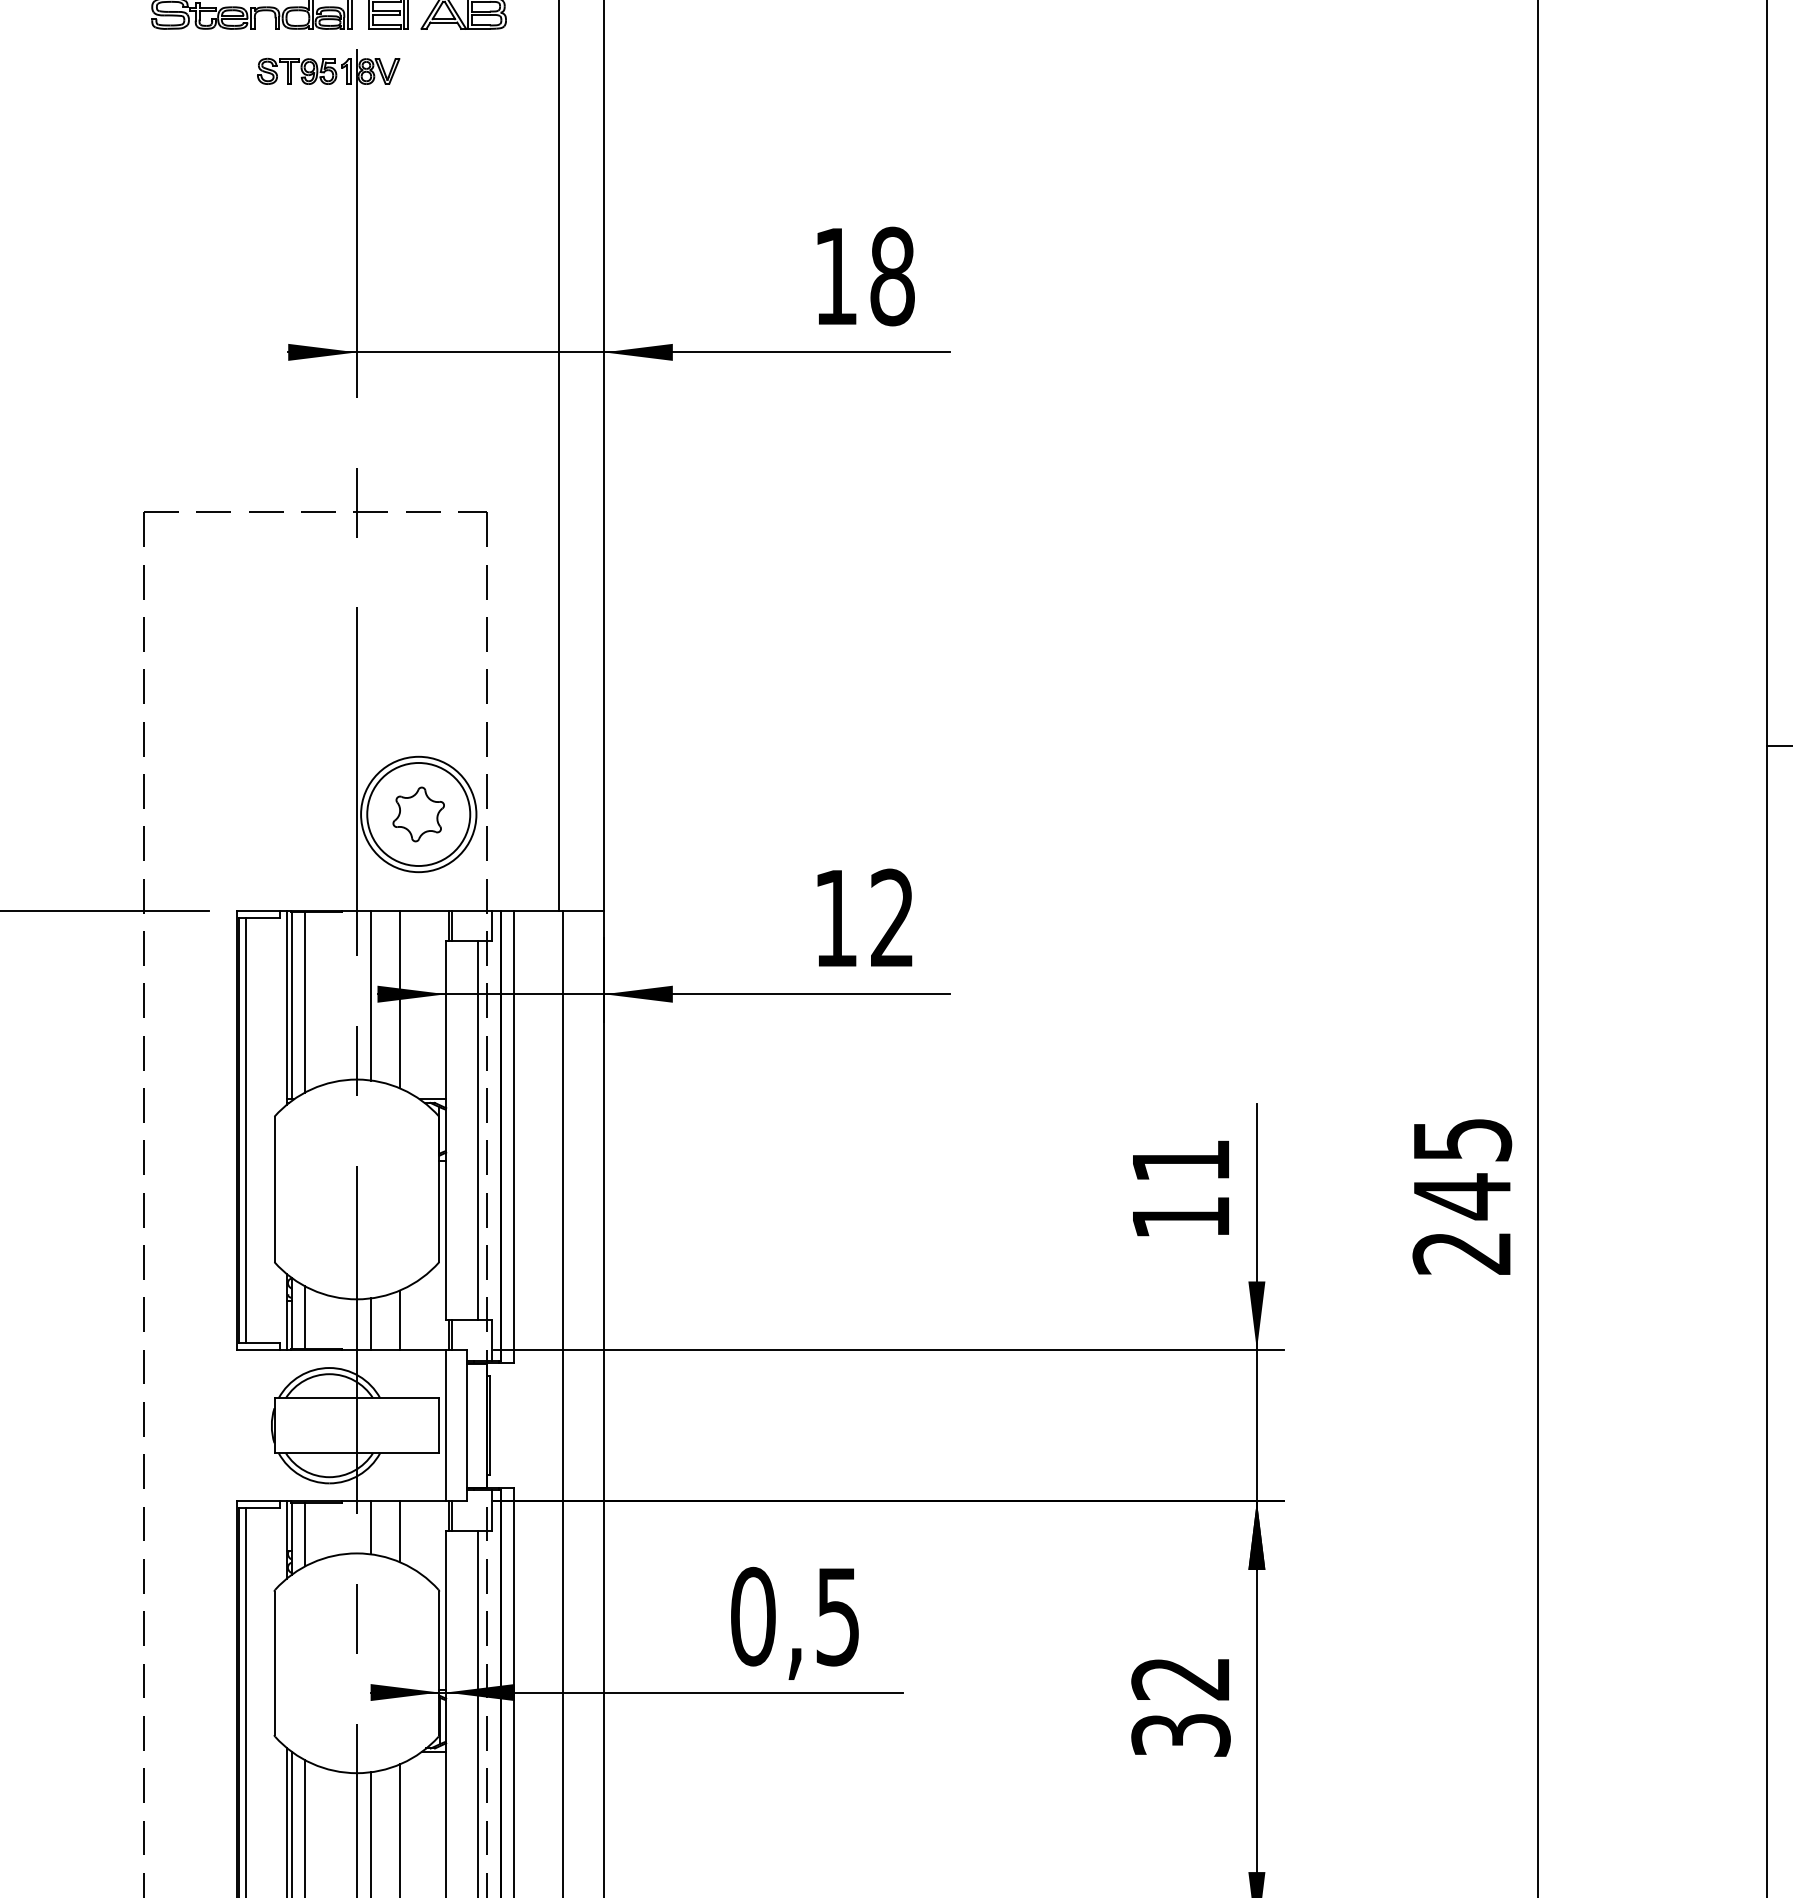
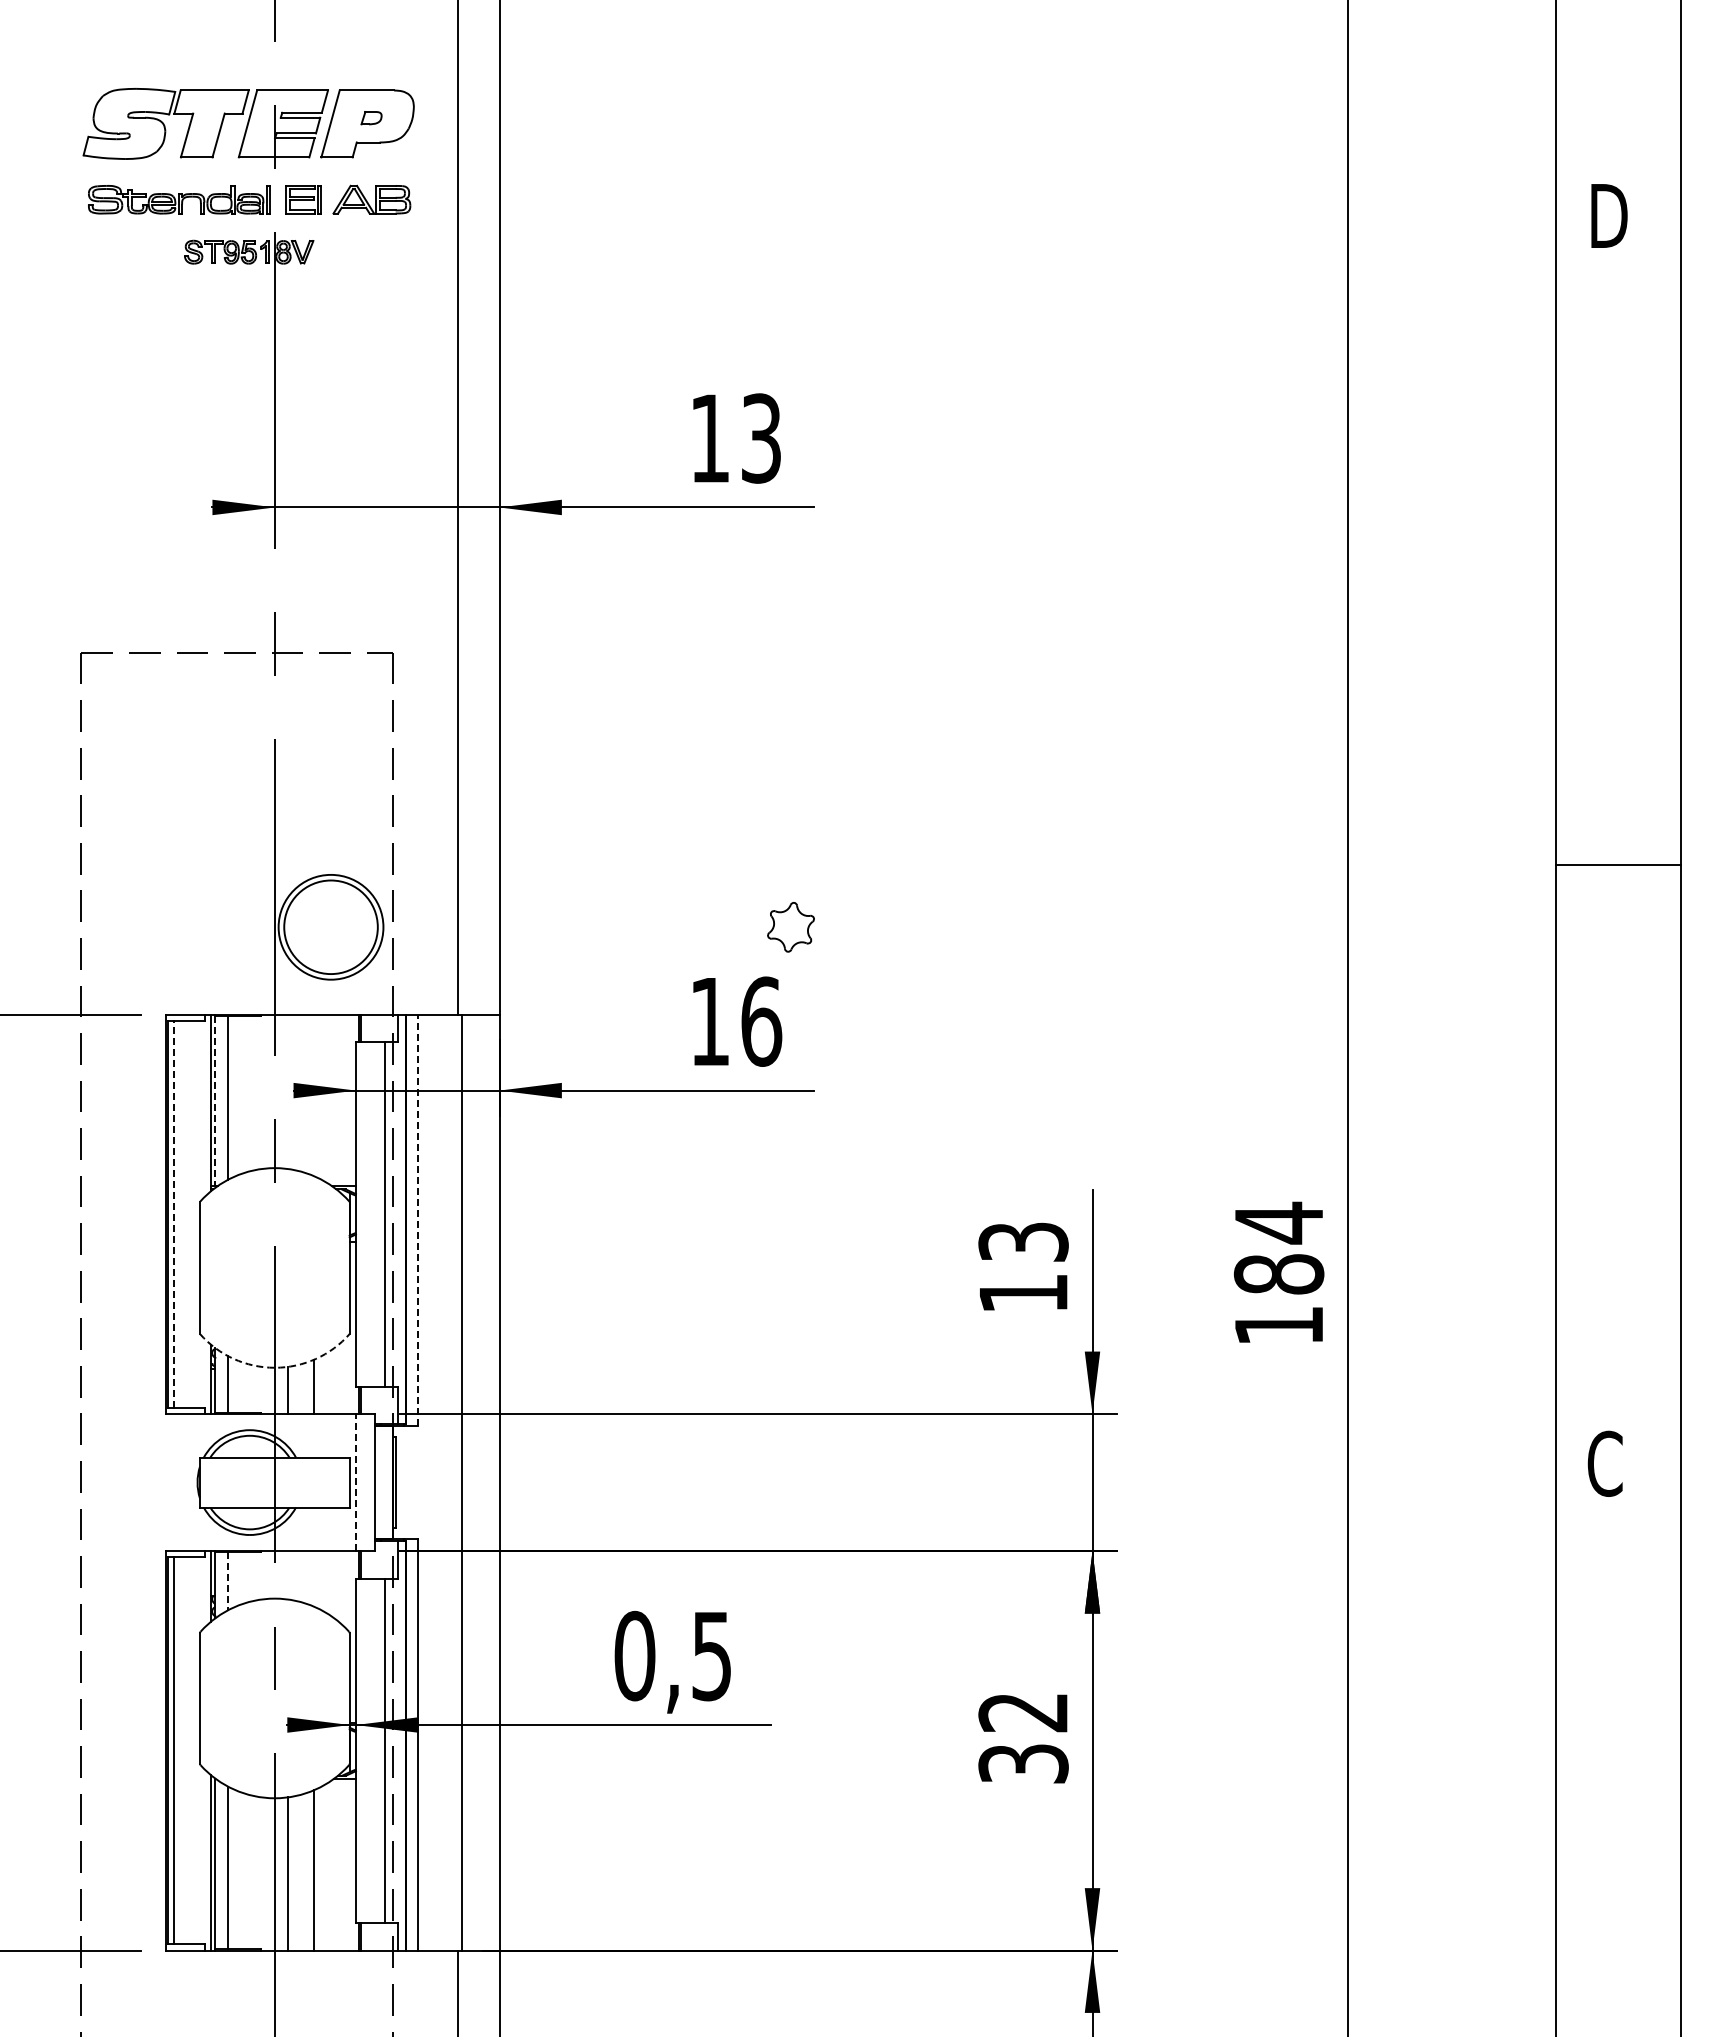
text: (892, 276) -> (761, 438), 18 -> 13
part: (418, 814) -> (790, 927), moved
text: (892, 918) -> (761, 1021), 12 -> 16
line: (371, 995) -> (288, 1091), removed
line: (399, 999) -> (313, 1095), removed
line: (291, 1006) -> (215, 1101), solid -> dashed
line: (245, 1129) -> (173, 1213), solid -> dashed
line: (513, 1137) -> (417, 1220), solid -> dashed
text: (1180, 1160) -> (1023, 1241), 11 -> 13
text: (1461, 1195) -> (1278, 1273), 245 -> 184
arc: (356, 1299) -> (274, 1367), solid -> dashed
line: (446, 1425) -> (356, 1482), solid -> dashed
line: (371, 1527) -> (288, 1575), removed
line: (399, 1531) -> (313, 1578), removed
line: (304, 1534) -> (227, 1581), solid -> dashed

